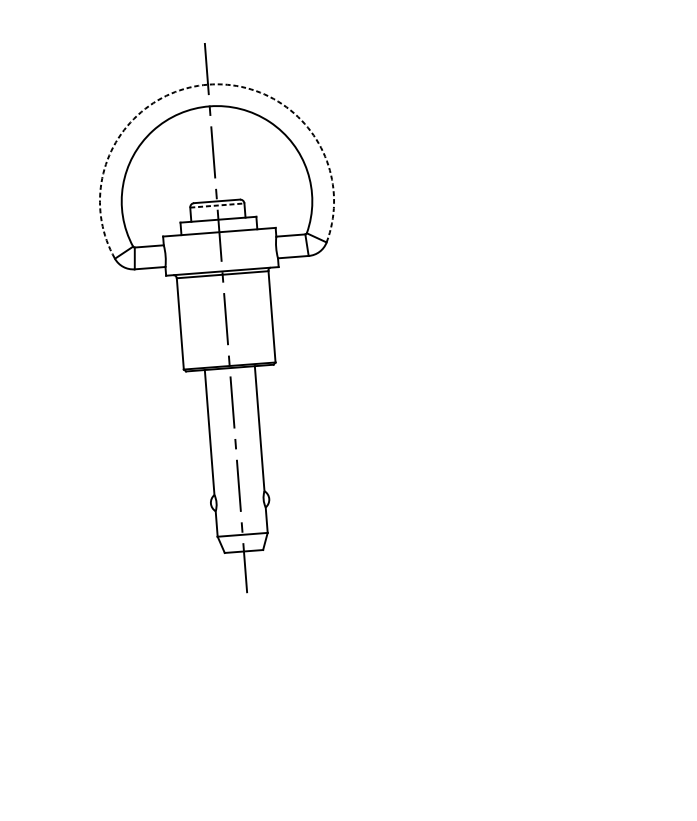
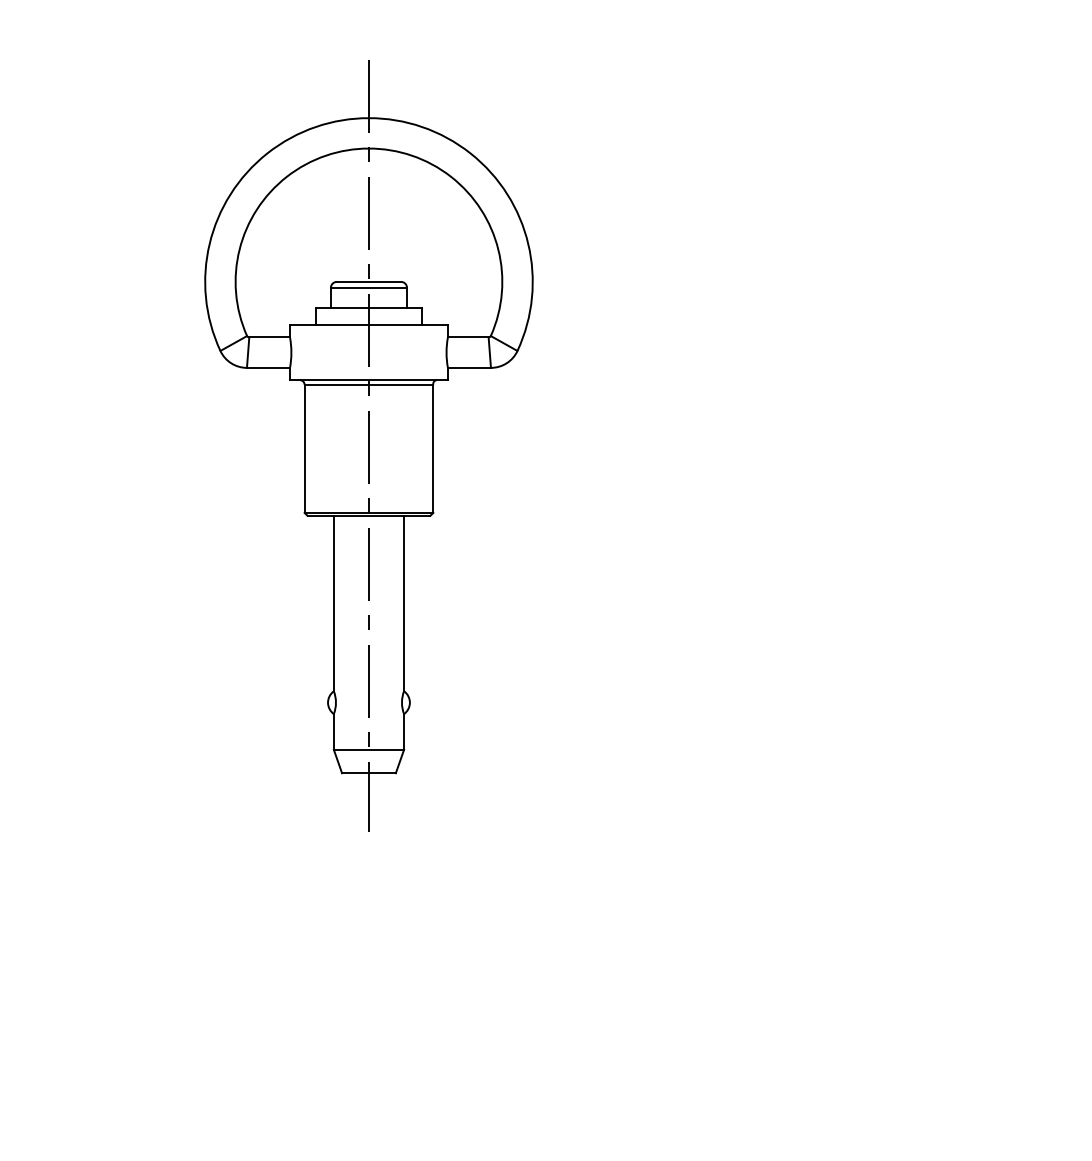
arc: (207, 84) -> (368, 118), dashed -> solid
line: (217, 205) -> (369, 287), dashed -> solid

